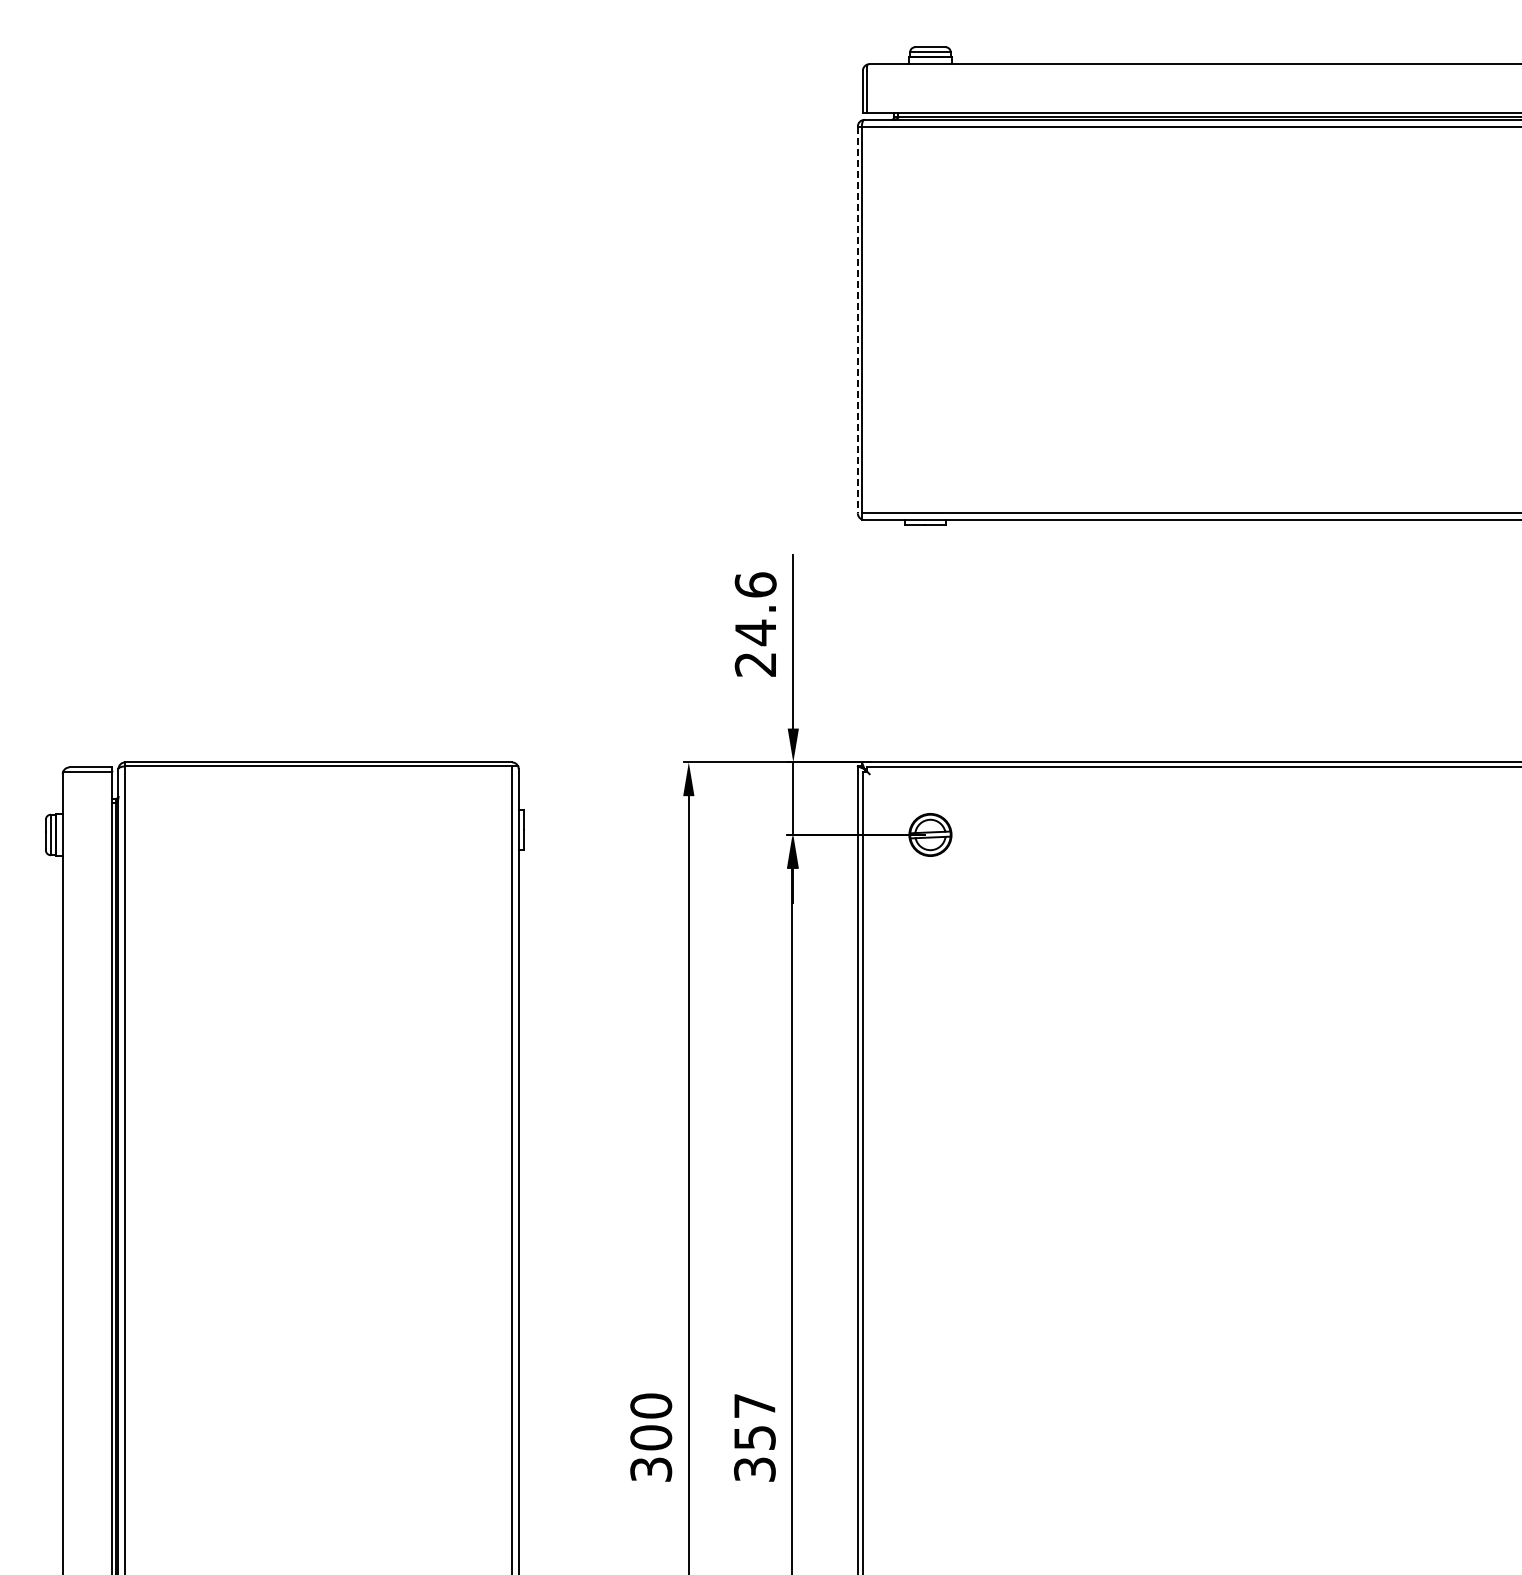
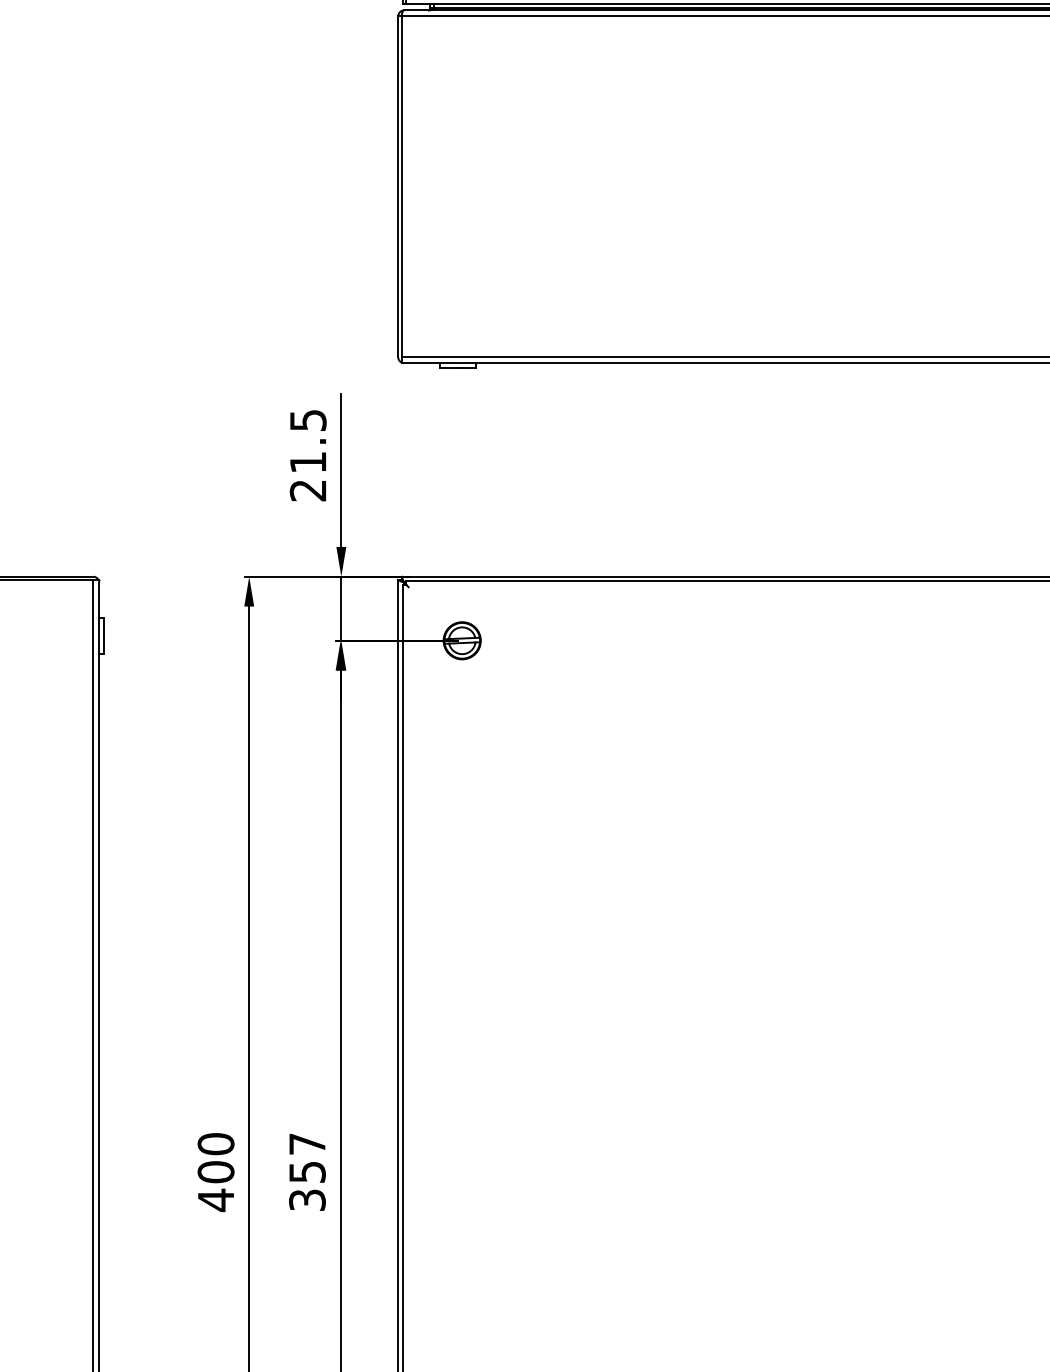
line: (857, 320) -> (397, 187), dashed -> solid
text: (755, 609) -> (308, 442), 24.6 -> 21.5
text: (651, 1469) -> (216, 1200), 300 -> 400

